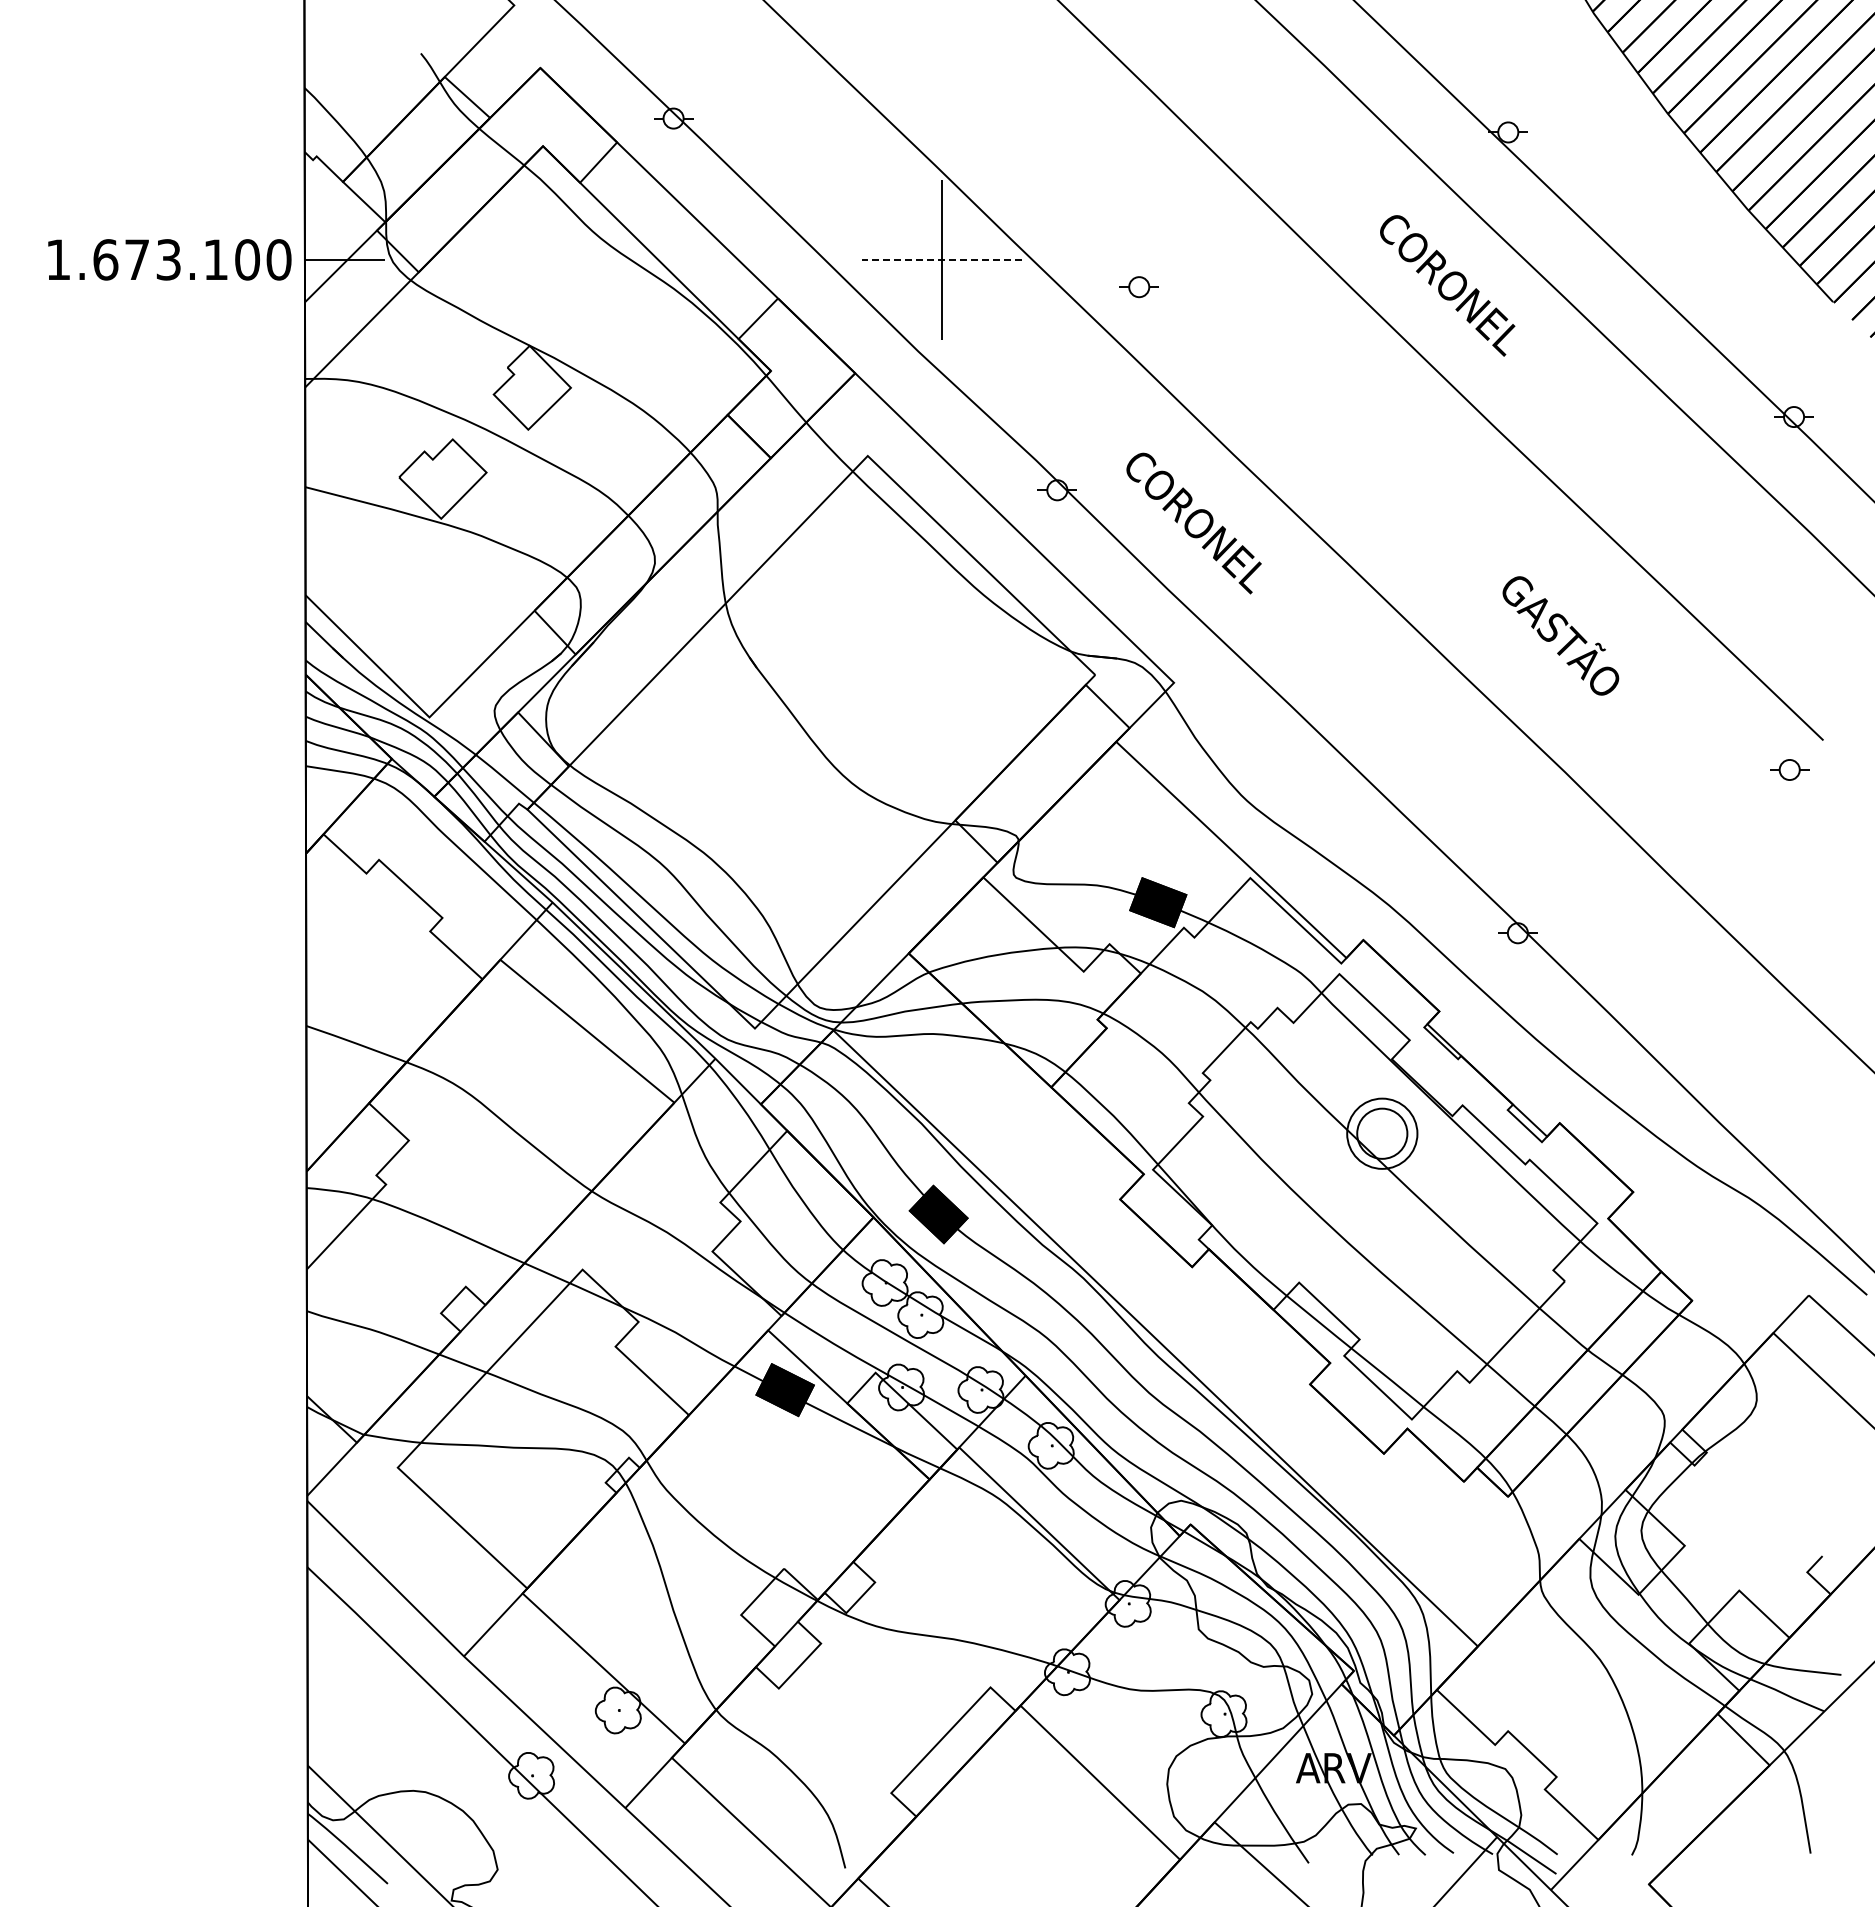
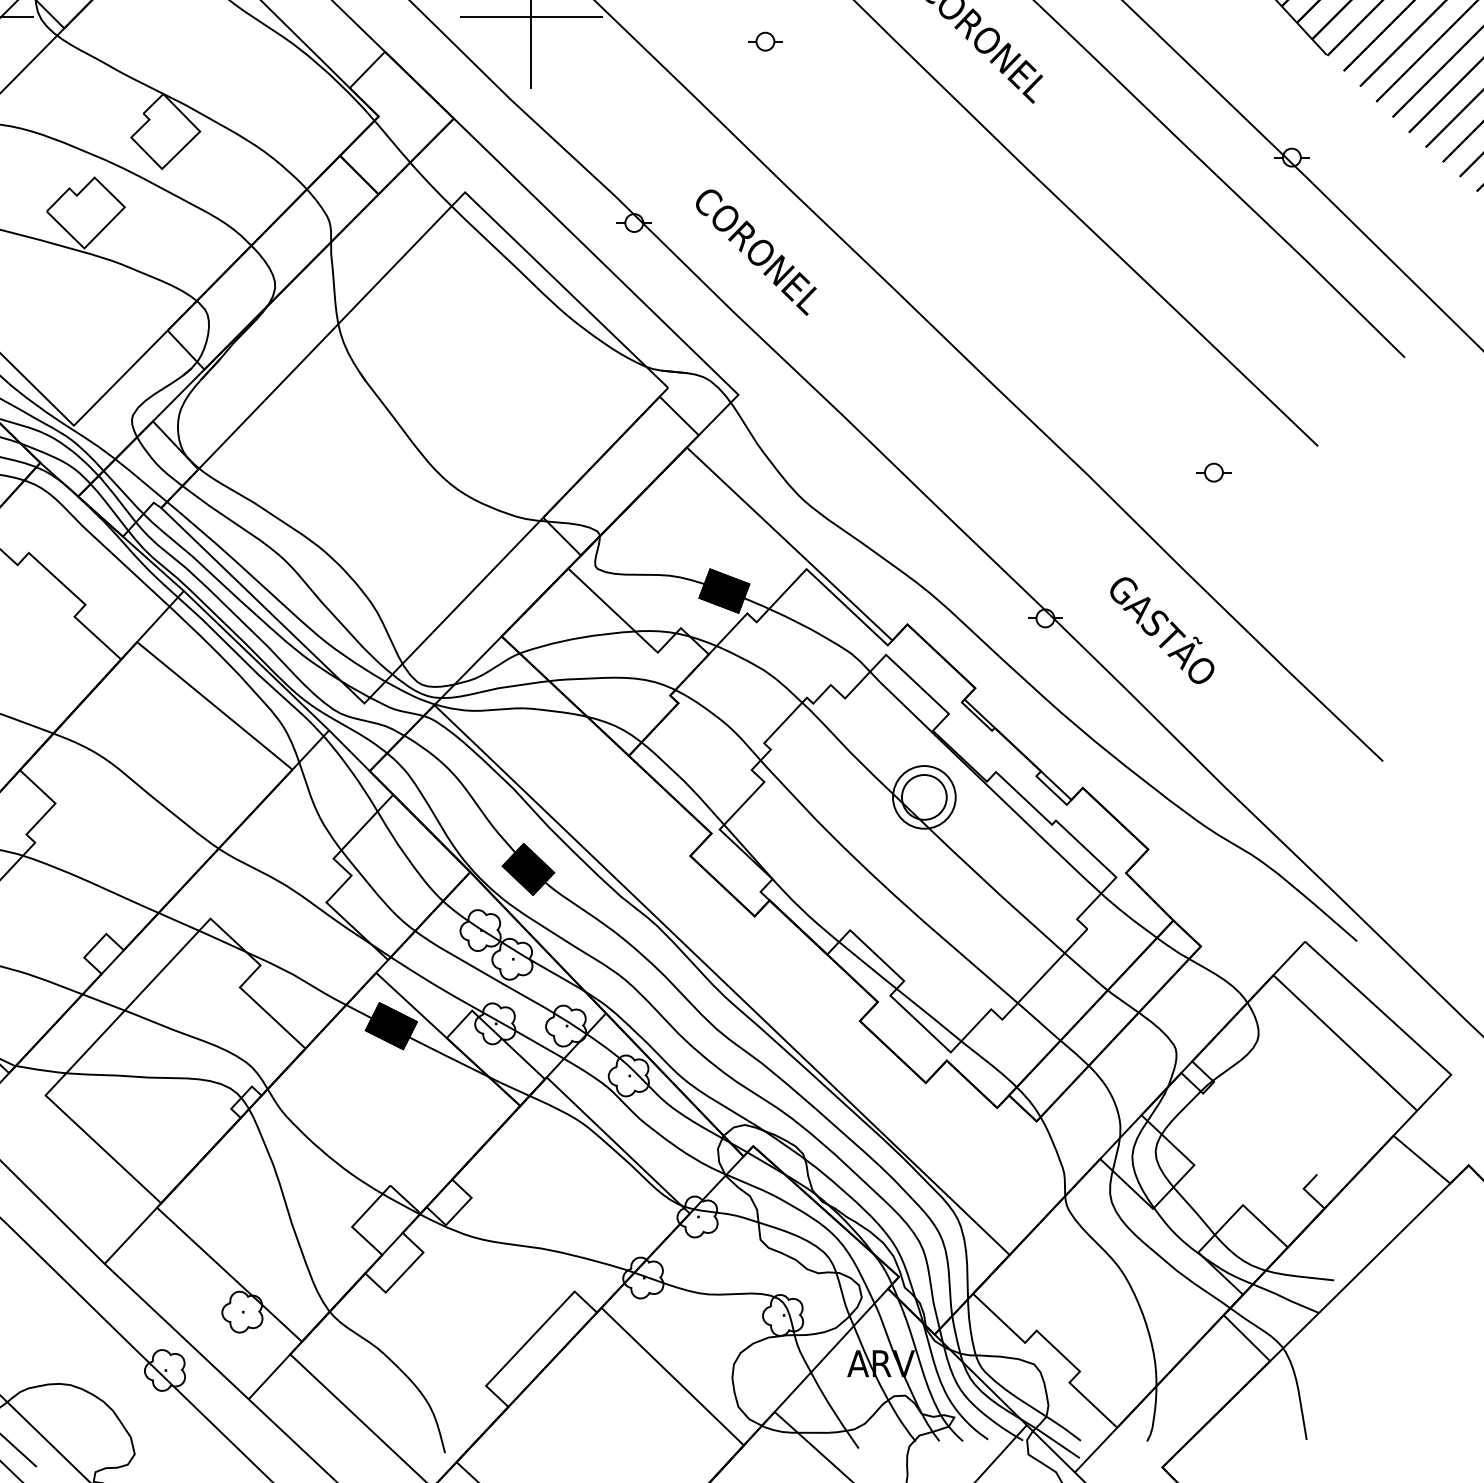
line: (941, 259) -> (530, 17), dashed -> solid
part: (1138, 287) -> (764, 42), moved
text: (1560, 635) -> (1161, 630), moved
part: (1789, 769) -> (1213, 472), moved

